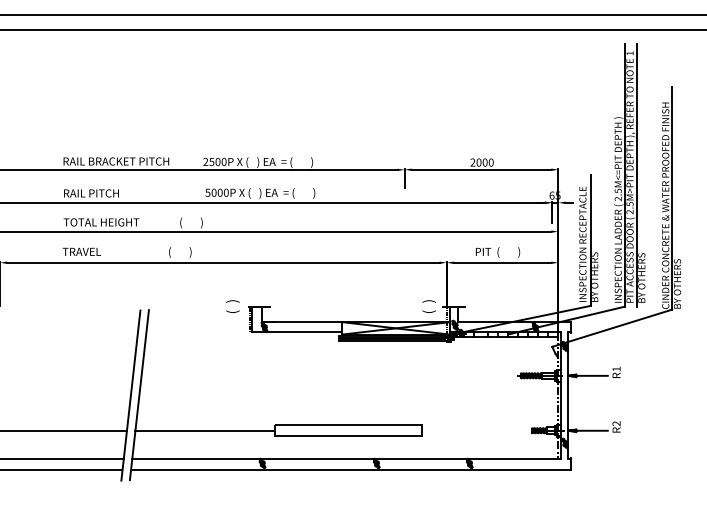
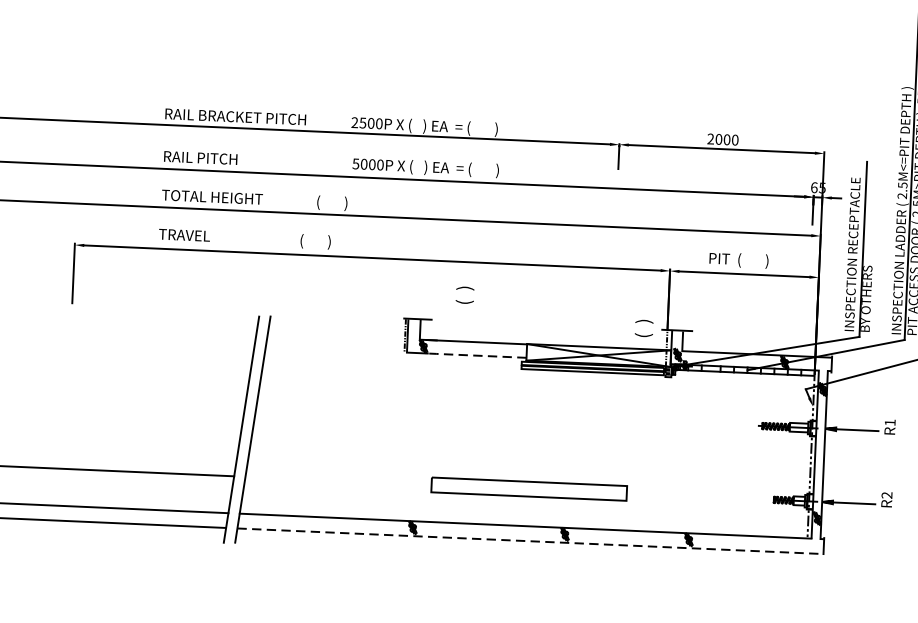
text: (232, 306) -> (464, 295), moved
line: (303, 332) -> (475, 355), solid -> dashed
line: (205, 430) -> (338, 480), removed
line: (350, 469) -> (529, 540), solid -> dashed

